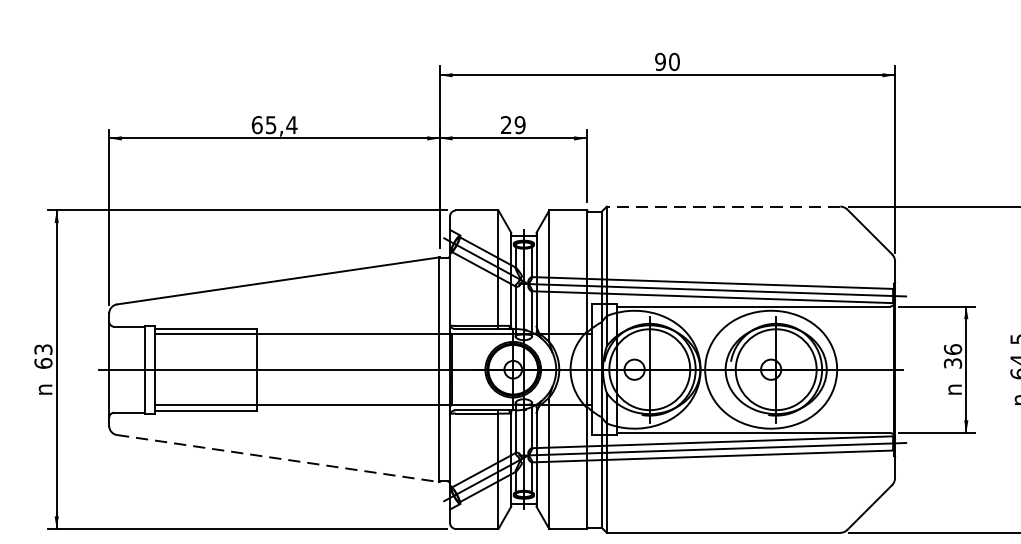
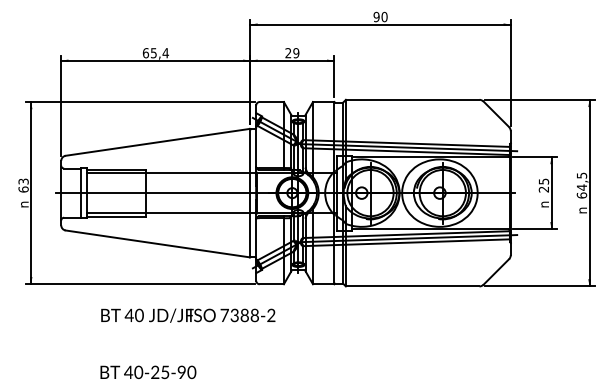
line: (723, 206) -> (412, 99), dashed -> solid
text: (952, 356) -> (543, 185), 36 -> 25
line: (279, 459) -> (158, 244), dashed -> solid

